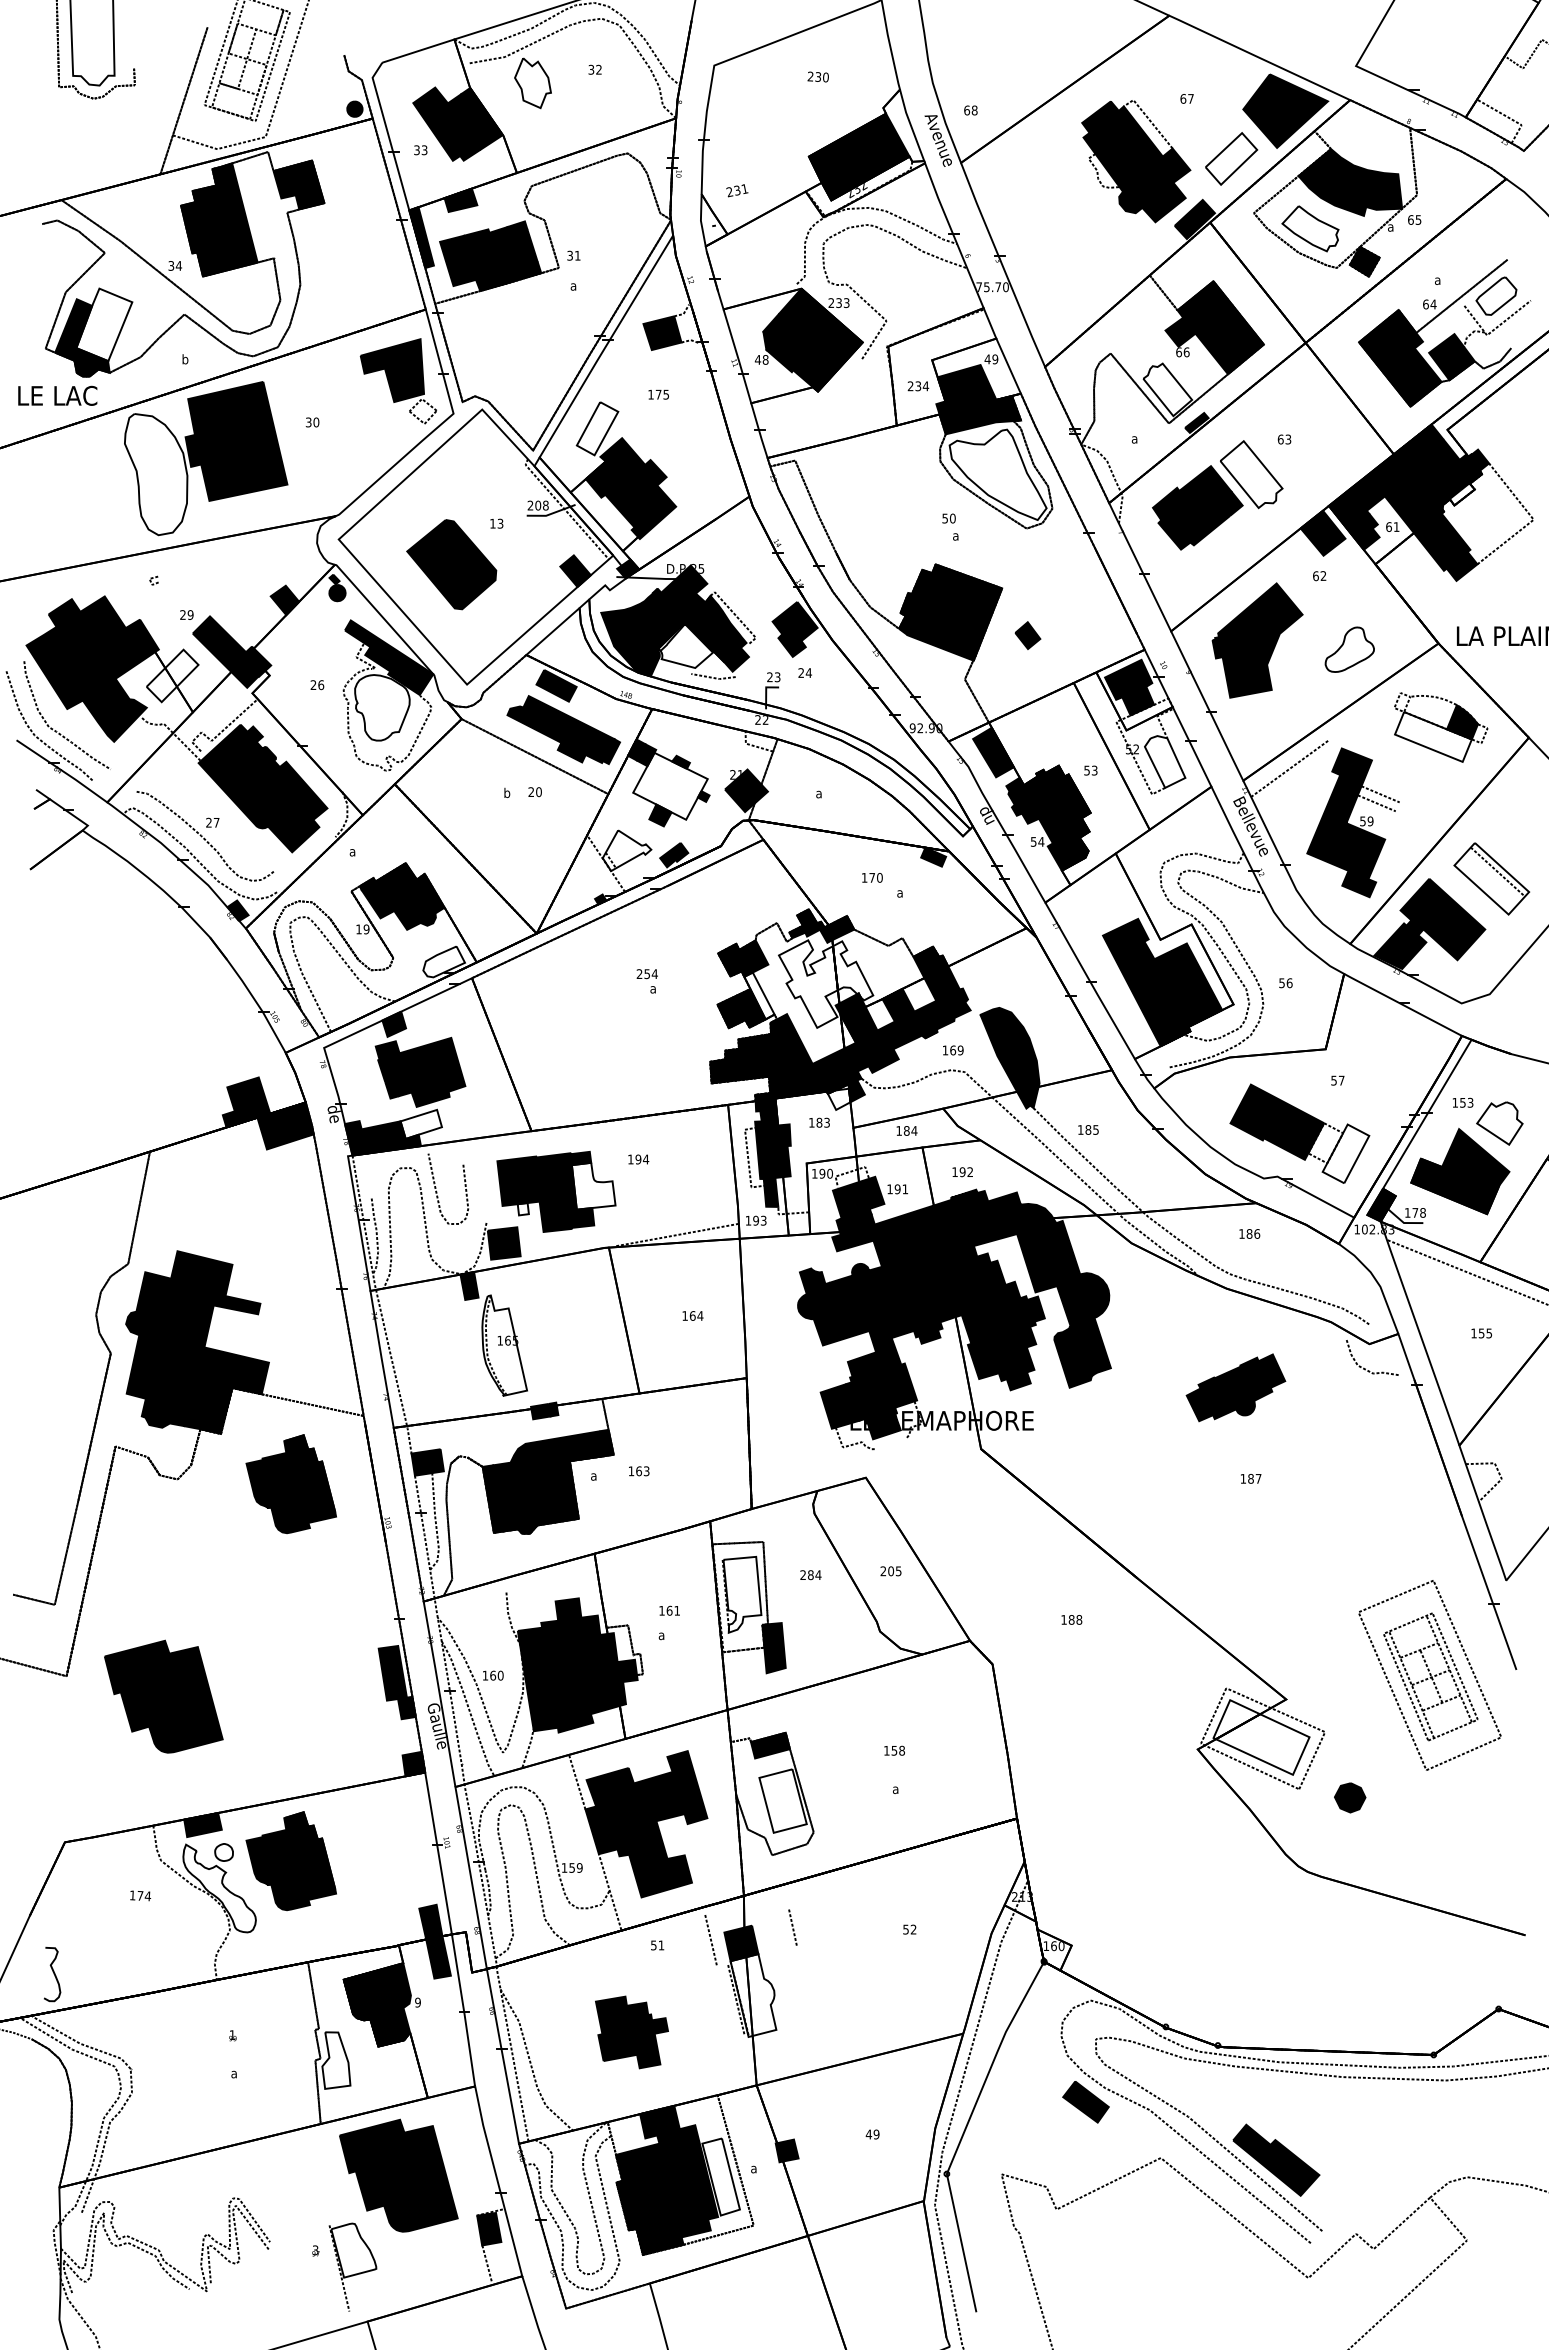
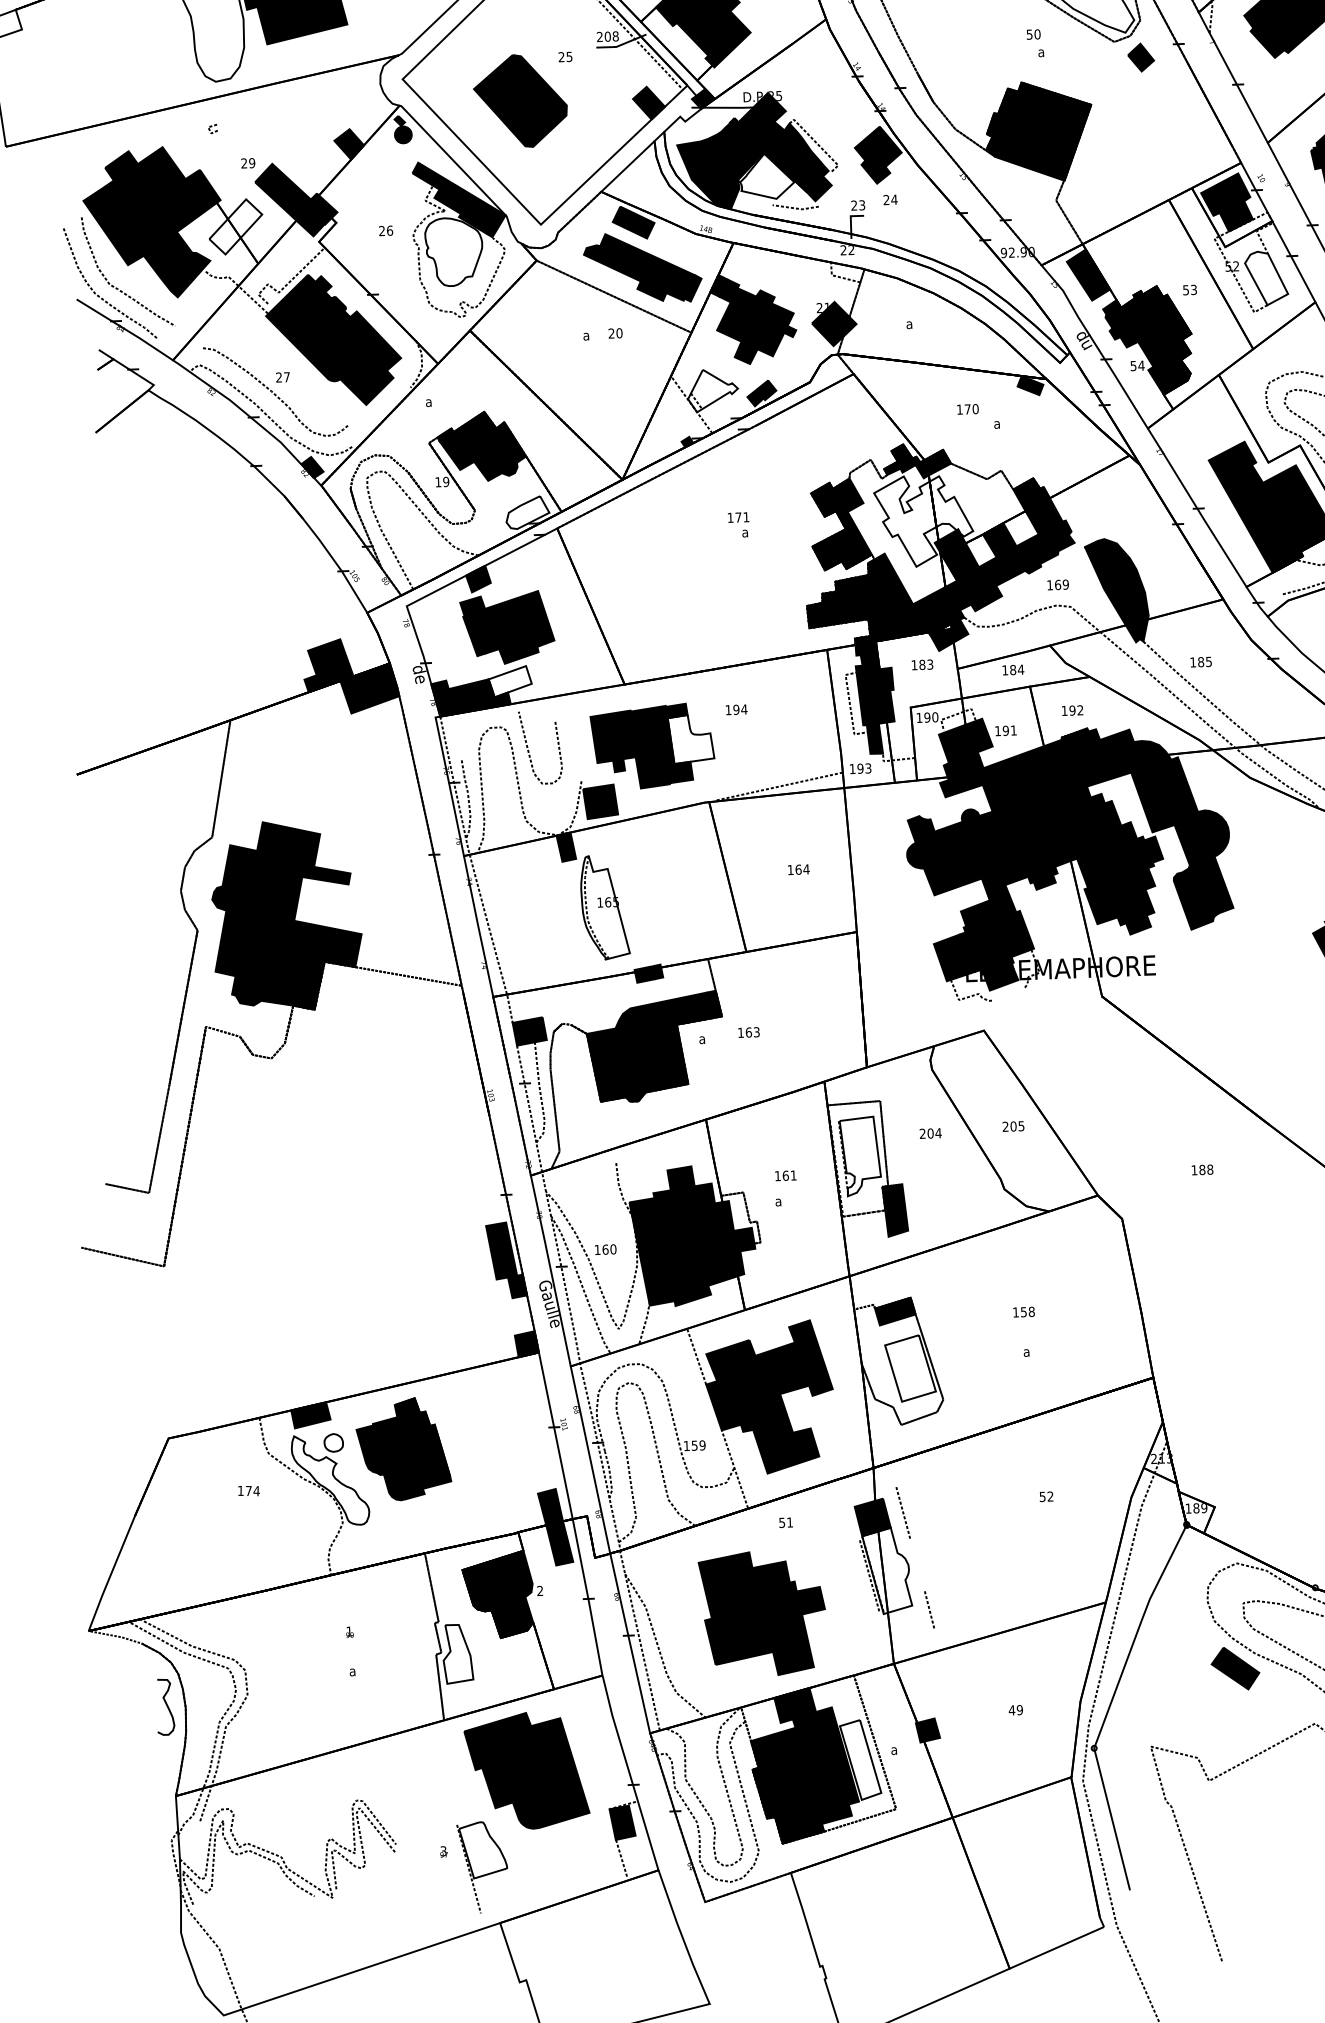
text: (496, 523) -> (565, 56), 13 -> 25
part: (1027, 635) -> (1140, 57), moved
fill: (670, 785) -> (755, 321), added
text: (507, 792) -> (586, 334), b -> a
text: (646, 974) -> (737, 517), 254 -> 171
fill: (759, 995) -> (855, 535), added
fill: (838, 1098) -> (941, 639), added
fill: (522, 1209) -> (618, 765), added
part: (290, 1484) -> (388, 1059), removed
text: (810, 1574) -> (930, 1132), 284 -> 204
part: (163, 1696) -> (265, 1283), removed
line: (792, 1926) -> (929, 1608), moved
line: (710, 1940) -> (902, 1513), moved
text: (1057, 1946) -> (1200, 1508), 160 -> 189
curve: (53, 1974) -> (166, 1707), moved
text: (417, 2002) -> (539, 1590), 9 -> 2
part: (631, 2032) -> (762, 1613), size x1.67

